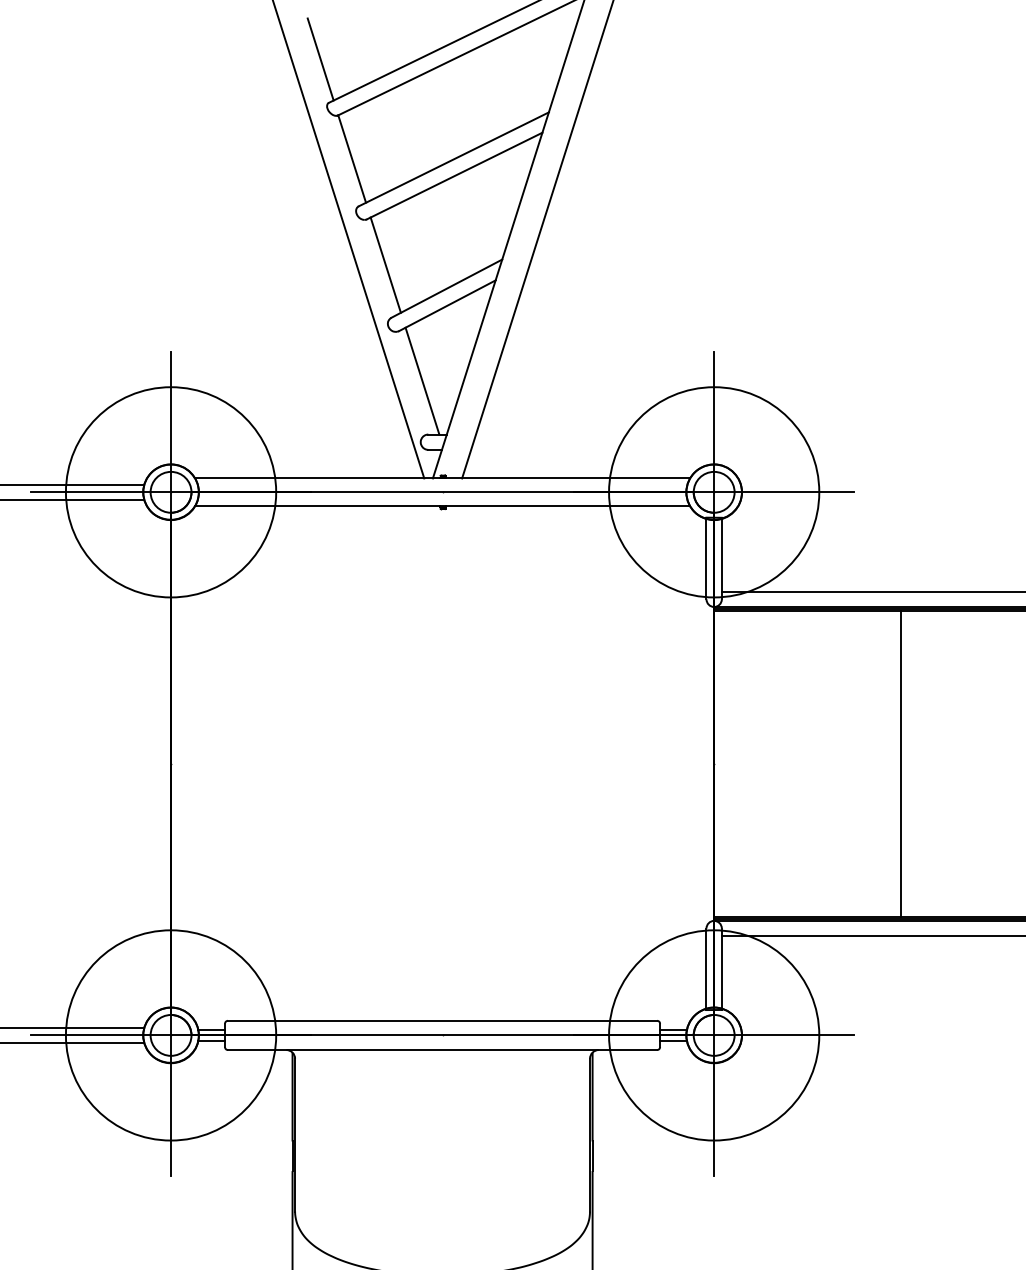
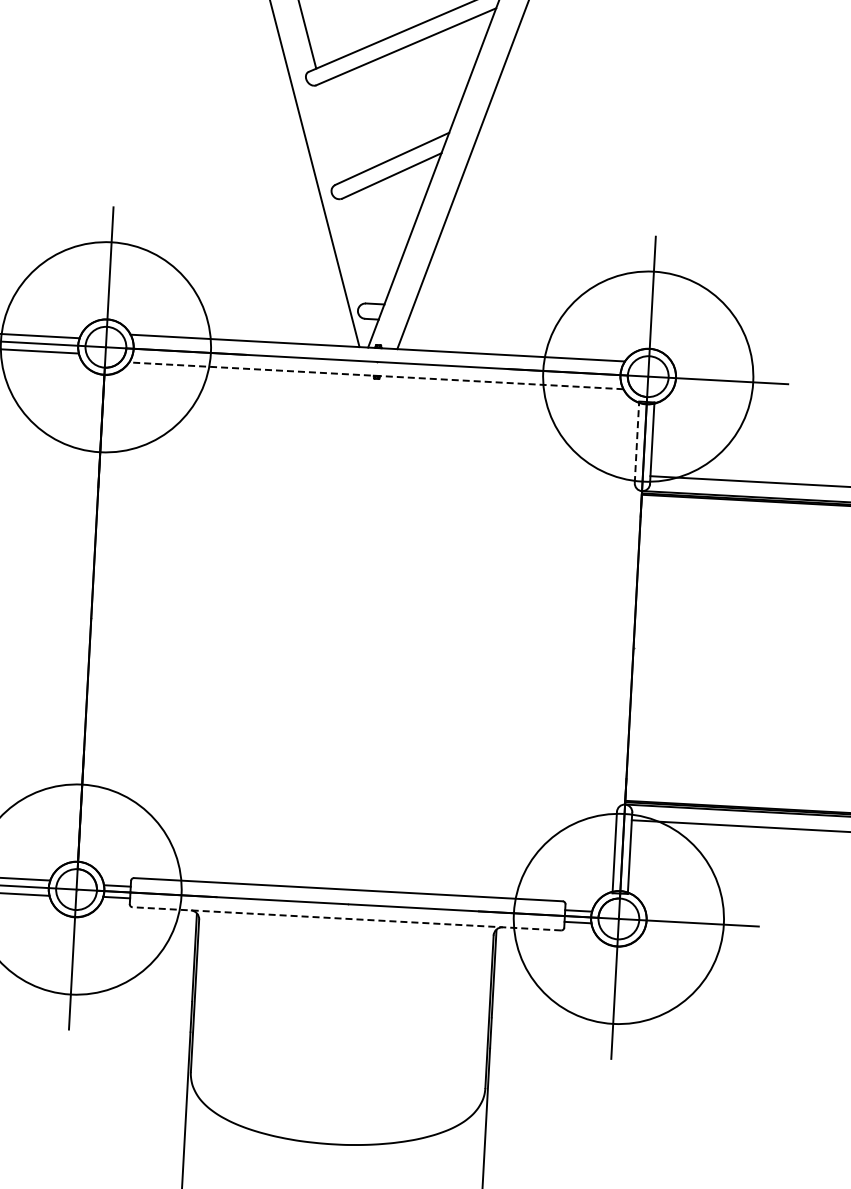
line: (385, 264) -> (332, 131), removed
line: (422, 380) -> (363, 249), removed
line: (442, 506) -> (376, 376), solid -> dashed
line: (706, 558) -> (637, 442), solid -> dashed
line: (900, 763) -> (819, 657), removed
line: (442, 1050) -> (346, 919), solid -> dashed

